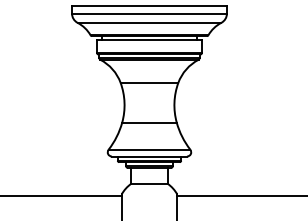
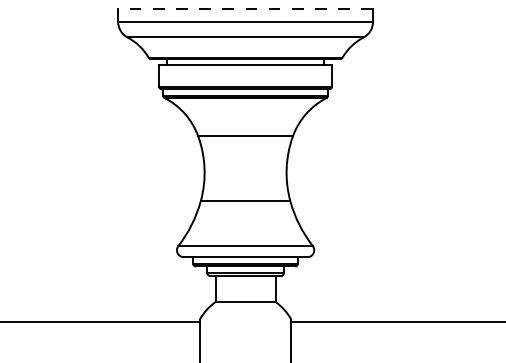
line: (149, 5) -> (245, 8), solid -> dashed

